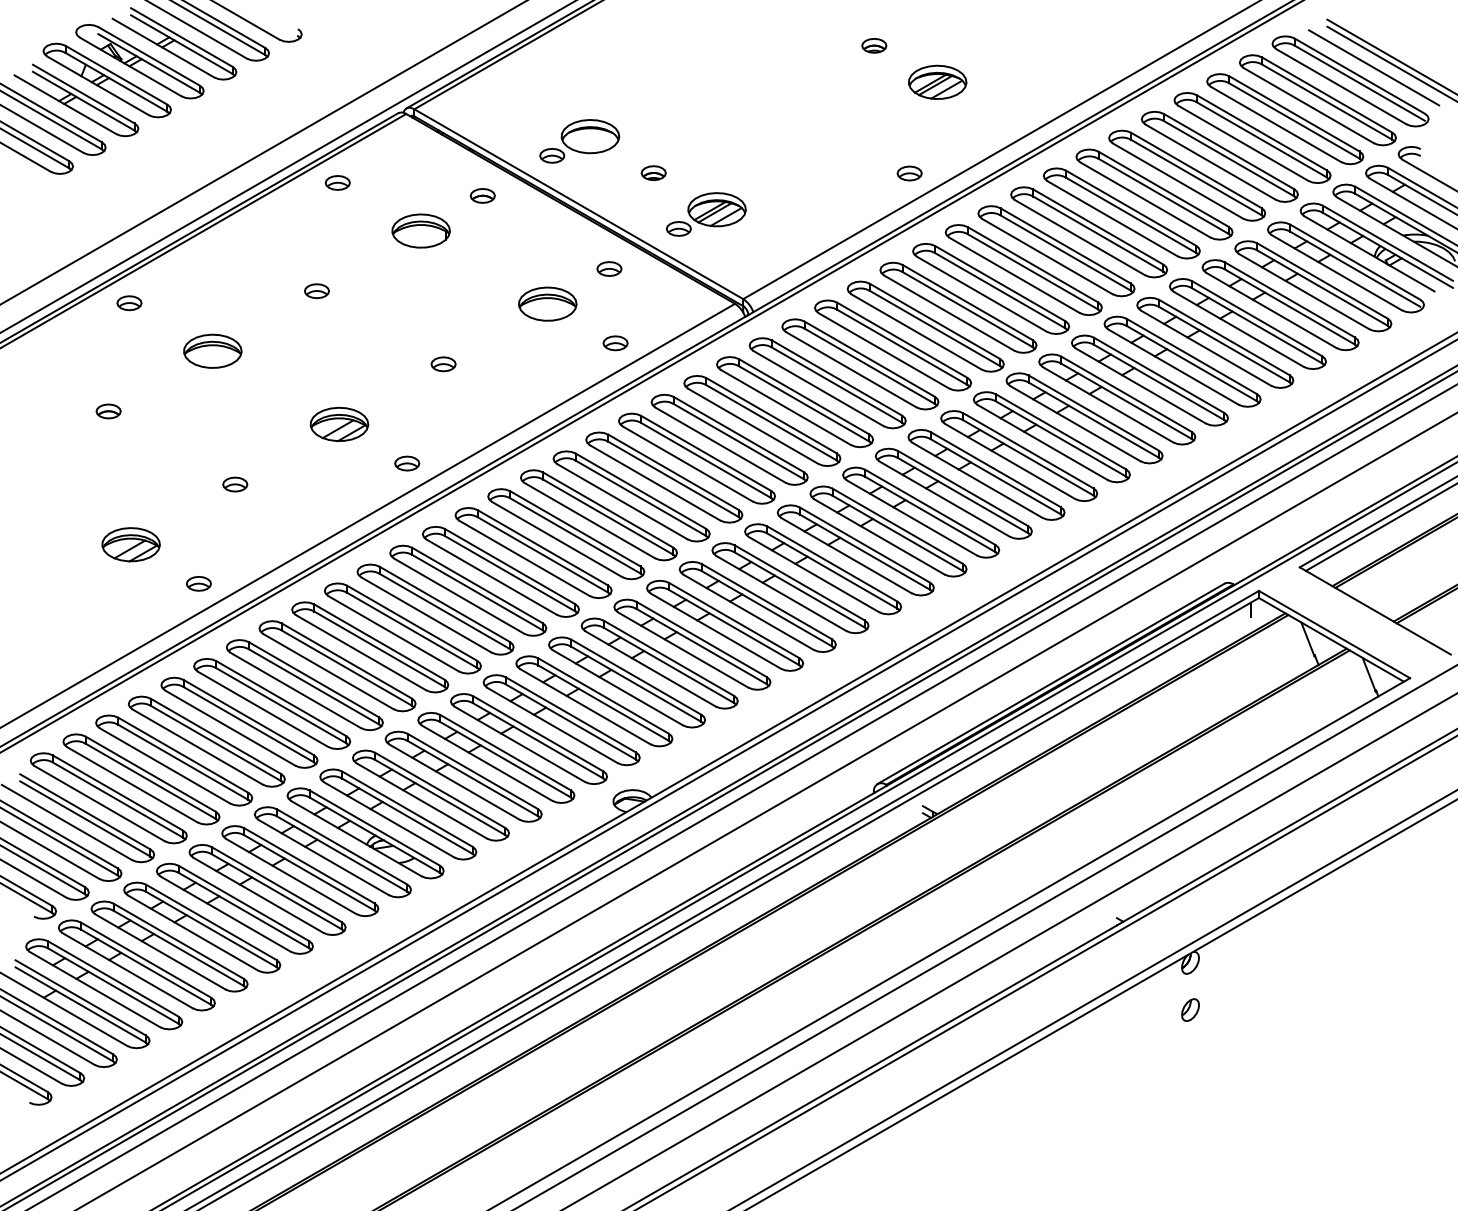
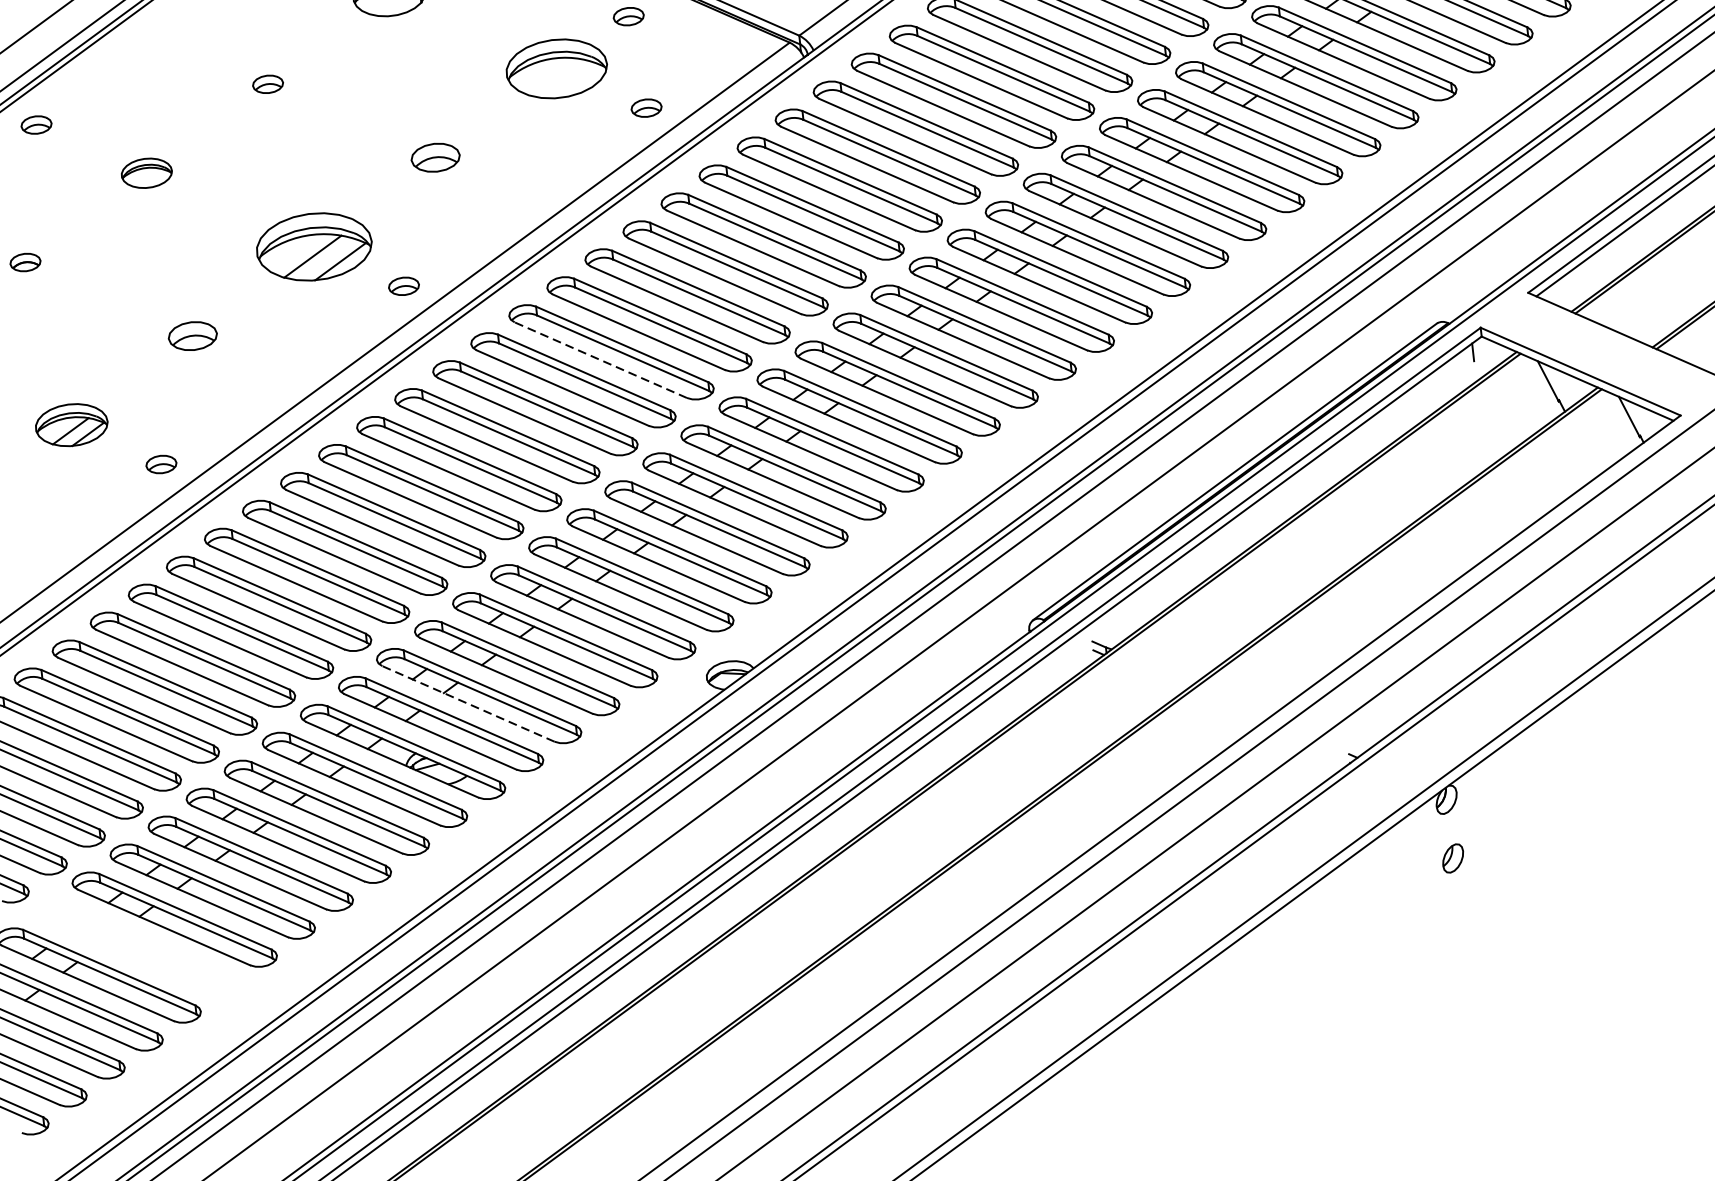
part: (547, 303) -> (556, 67), size x1.4
part: (212, 350) -> (146, 172), size x0.7
part: (443, 364) -> (435, 158), size x1.6
part: (339, 424) -> (314, 247), size x1.6
part: (235, 484) -> (193, 335), size x1.6
line: (556, 539) -> (600, 360), solid -> dashed
line: (421, 800) -> (468, 703), solid -> dashed
part: (136, 965) -> (136, 947), removed

